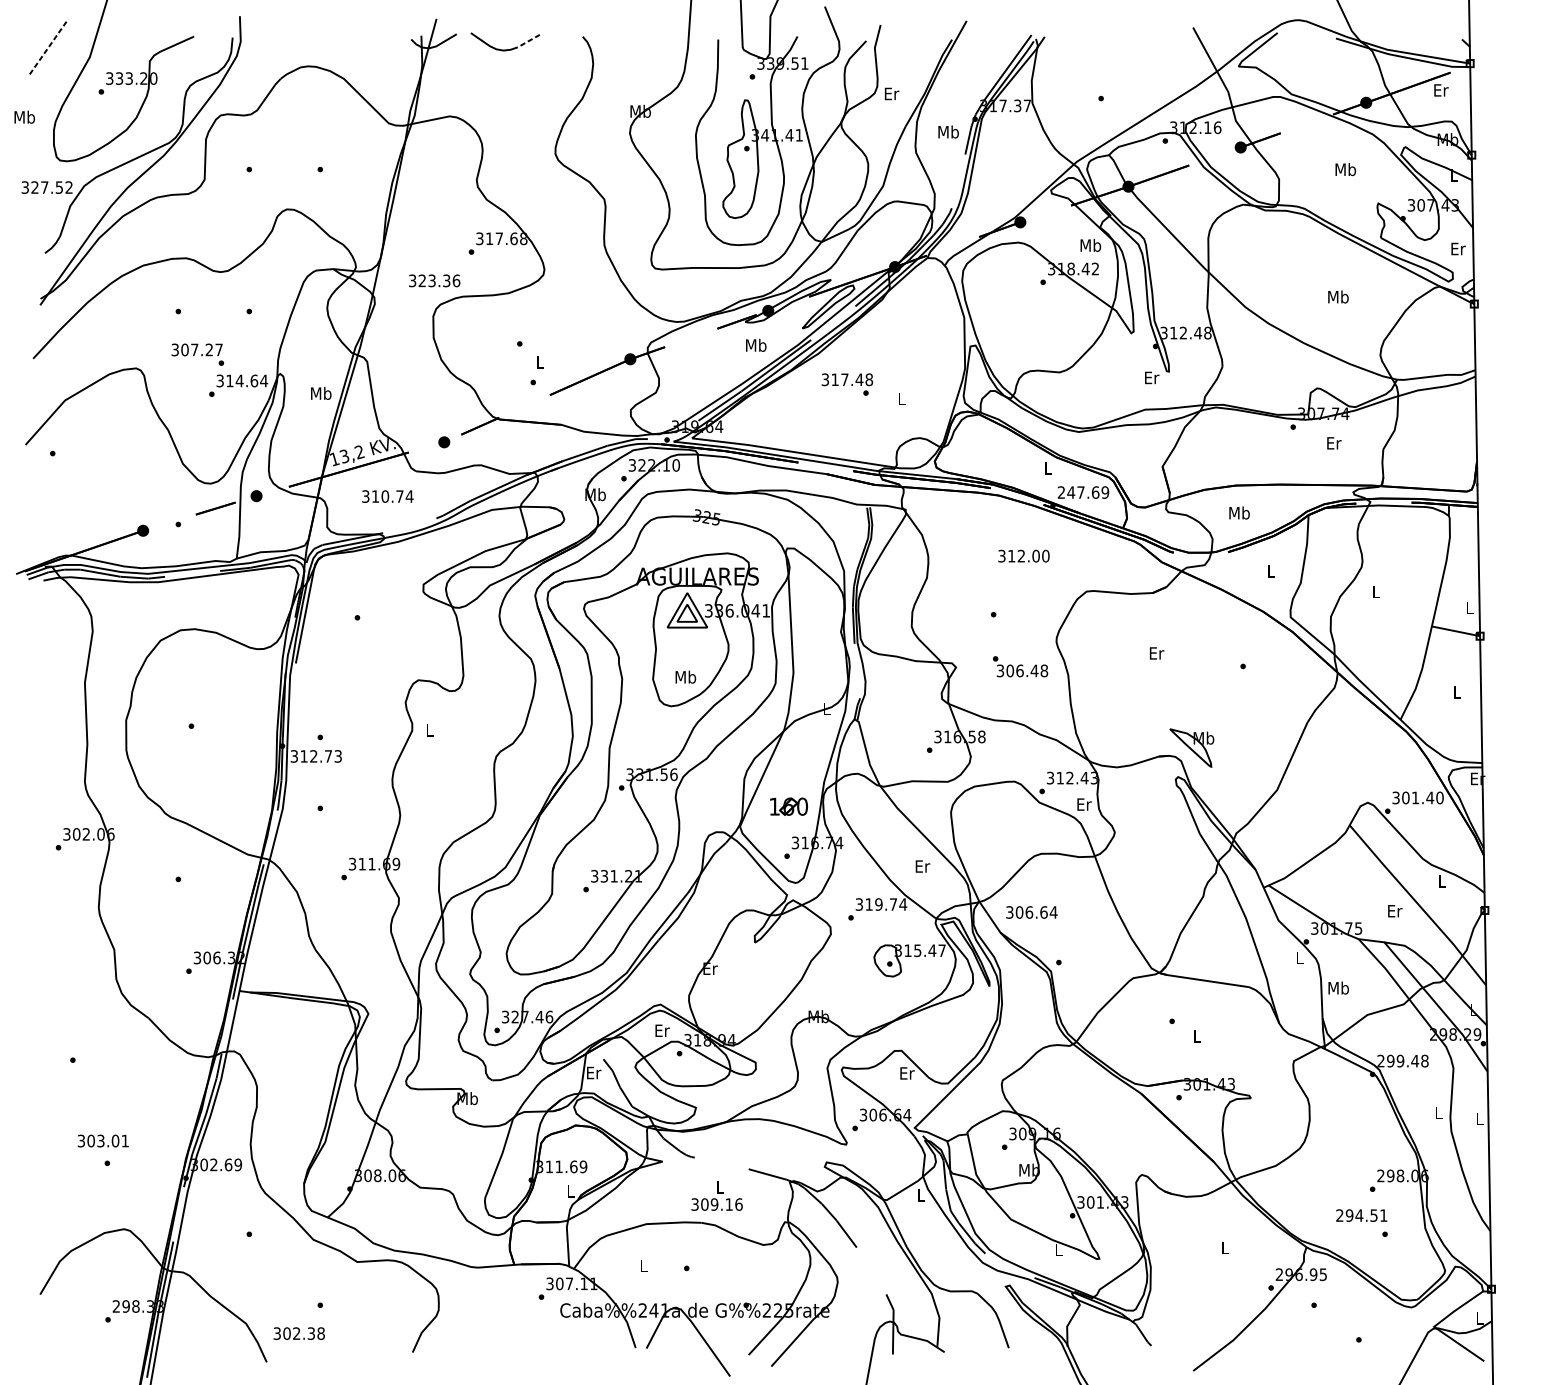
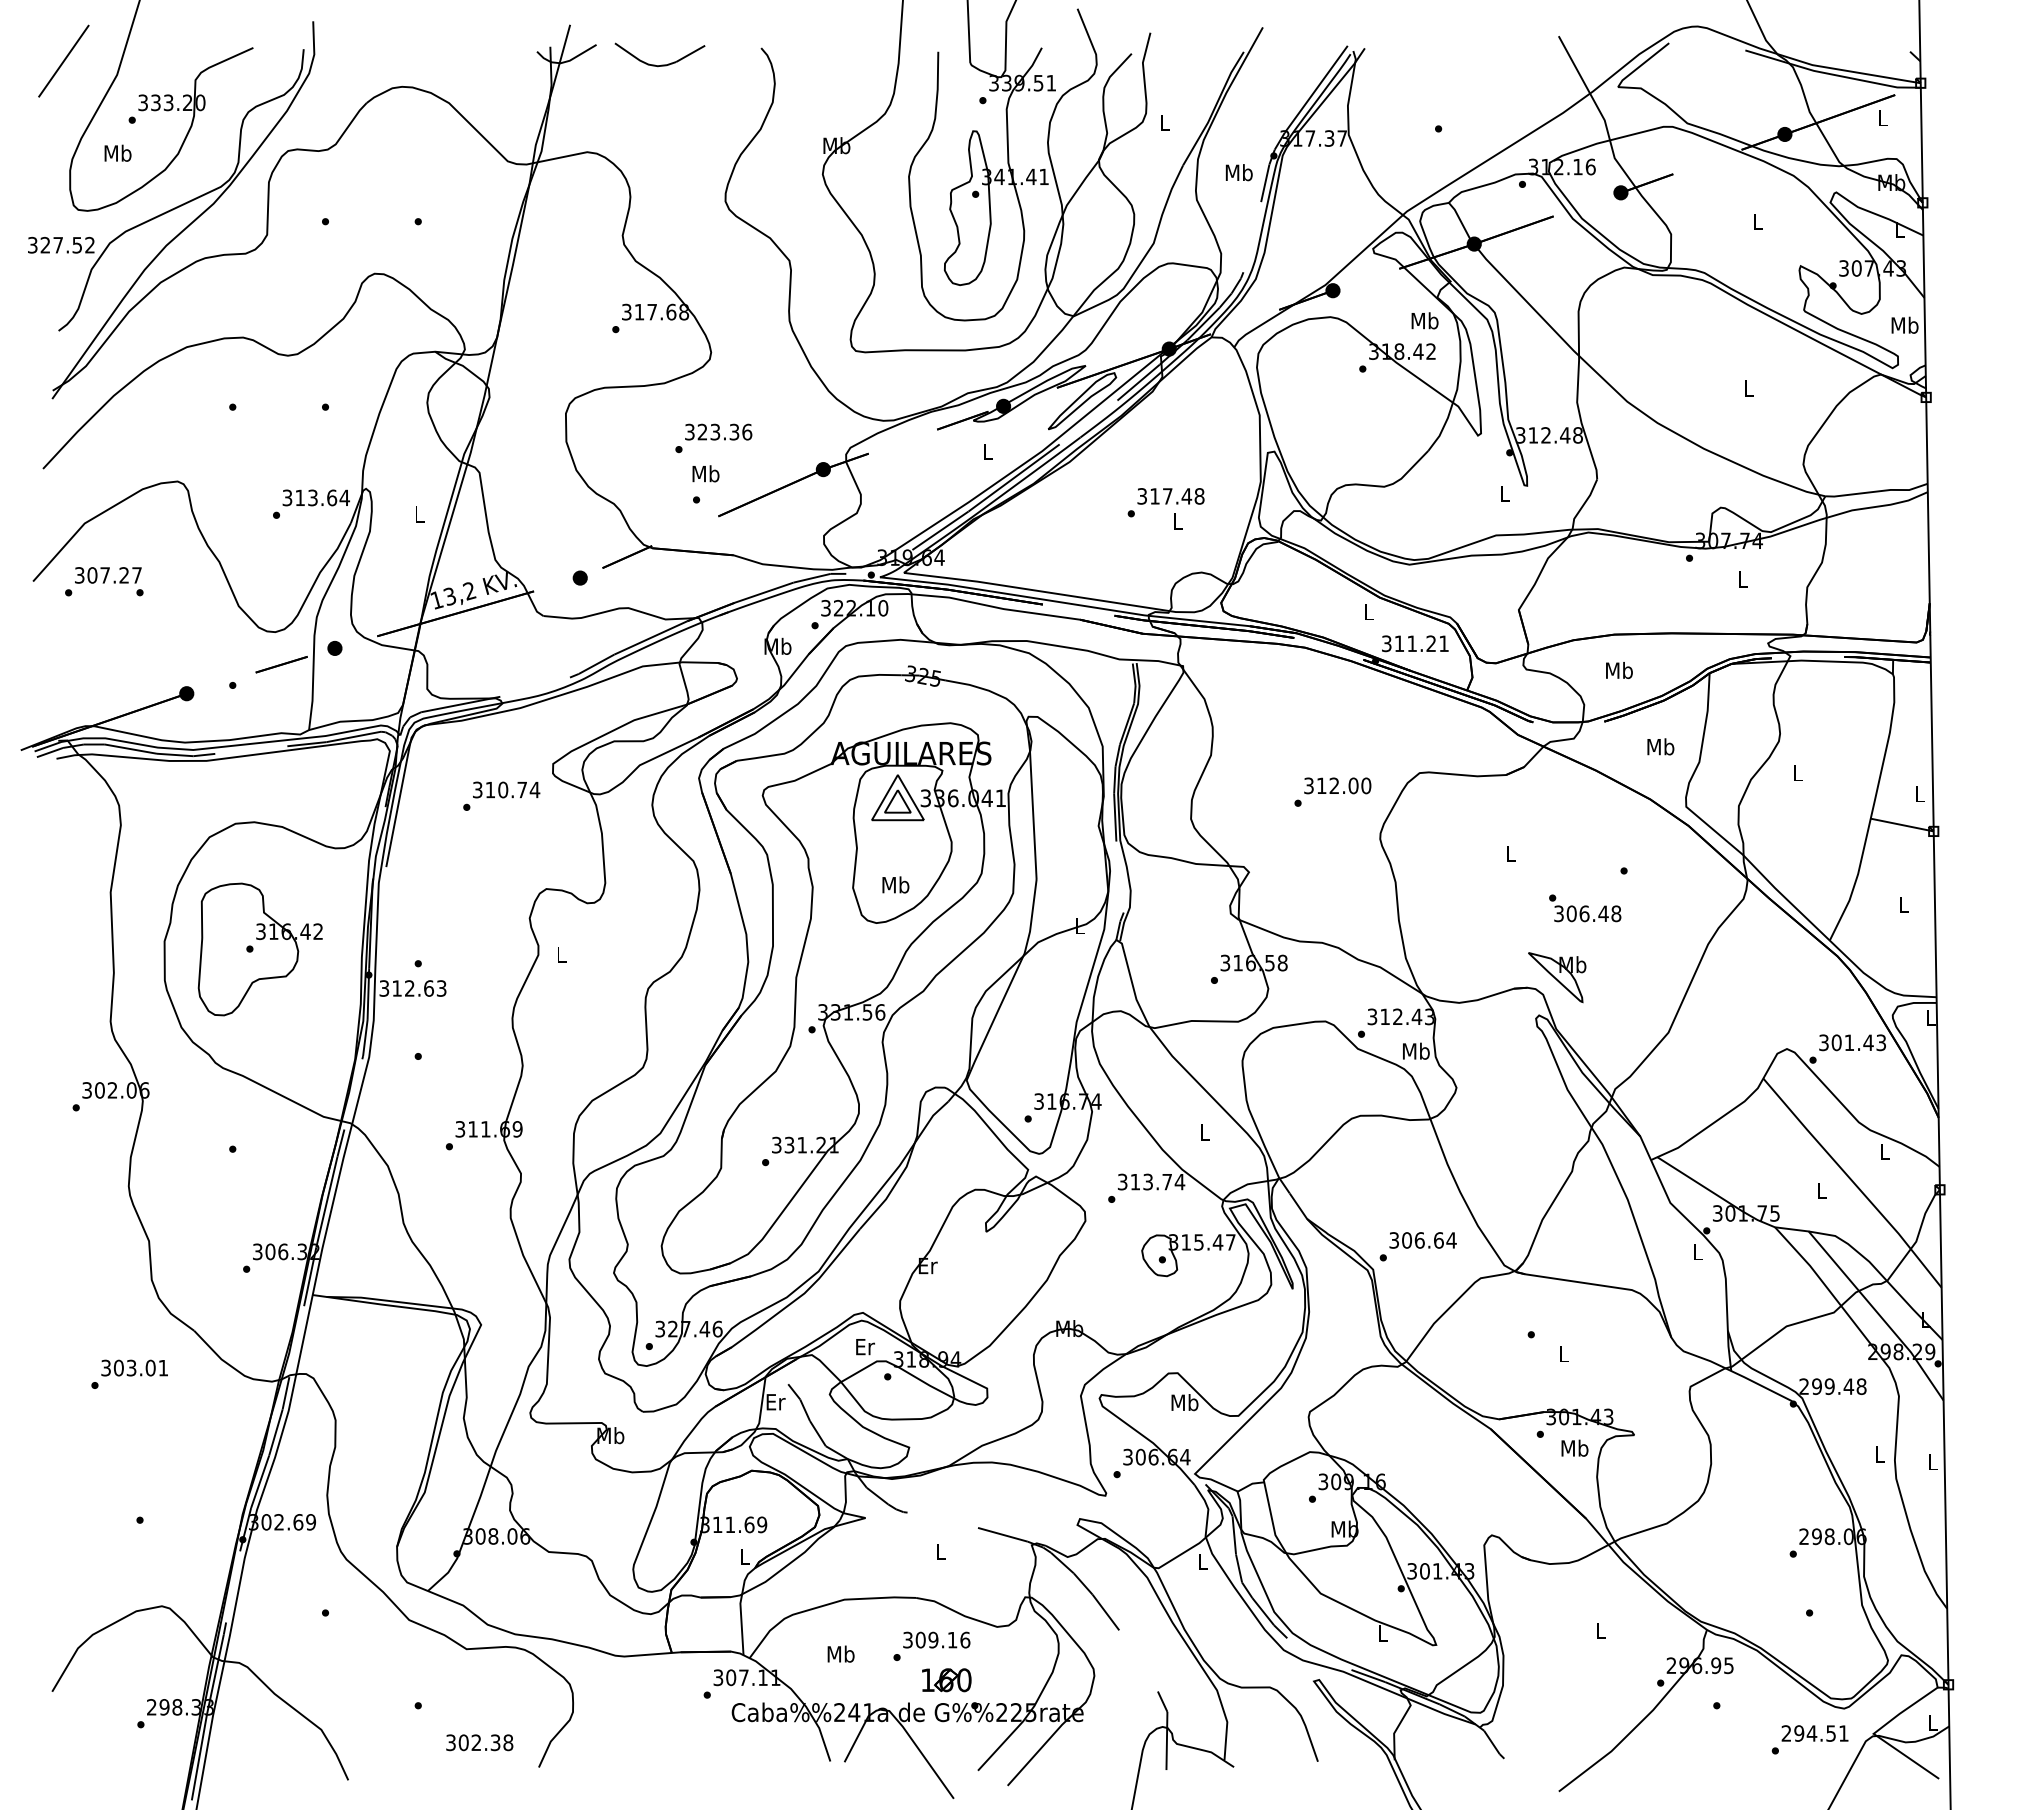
line: (528, 40) -> (690, 53), dashed -> solid
line: (49, 46) -> (64, 60), dashed -> solid
text: (1440, 90) -> (1882, 118), Er -> L
text: (892, 93) -> (1165, 122), Er -> L
text: (24, 116) -> (117, 152), moved
text: (1345, 169) -> (1757, 221), Mb -> L
text: (1457, 248) -> (1904, 324), Er -> Mb
text: (434, 280) -> (718, 431), moved
text: (1338, 296) -> (1748, 387), Mb -> L
text: (755, 344) -> (987, 450), Mb -> L
text: (198, 354) -> (109, 581), moved
text: (540, 362) -> (705, 473), L -> Mb
text: (1151, 377) -> (1504, 493), Er -> L
text: (847, 379) -> (1170, 496), moved
text: (239, 380) -> (312, 497), 314.64 -> 313.64
text: (321, 392) -> (419, 513), Mb -> L
text: (1334, 443) -> (1743, 579), Er -> L
text: (1083, 492) -> (1415, 643), 247.69 -> 311.21
text: (387, 496) -> (506, 789), moved
text: (1023, 555) -> (1337, 785), moved
text: (1271, 571) -> (1660, 746), L -> Mb
text: (1156, 653) -> (1511, 853), Er -> L
text: (1020, 666) -> (1585, 908), moved
part: (198, 726) -> (259, 949), added
text: (328, 756) -> (429, 988), 312.73 -> 312.63
text: (1477, 778) -> (1930, 1017), Er -> L
text: (1440, 797) -> (1881, 1042), 301.40 -> 301.43
text: (1084, 803) -> (1416, 1050), Er -> Mb
part: (788, 806) -> (946, 1680), moved
text: (922, 866) -> (1205, 1132), Er -> L
text: (879, 904) -> (1148, 1181), 319.74 -> 313.74
text: (1394, 910) -> (1822, 1190), Er -> L
text: (1031, 912) -> (1422, 1240), moved
text: (1338, 987) -> (1574, 1447), moved
text: (906, 1073) -> (1184, 1402), Er -> Mb
text: (103, 1140) -> (134, 1367), moved
text: (716, 1204) -> (936, 1639), moved
text: (1361, 1215) -> (1814, 1733), moved
text: (643, 1265) -> (840, 1653), L -> Mb
text: (299, 1333) -> (479, 1742), moved

